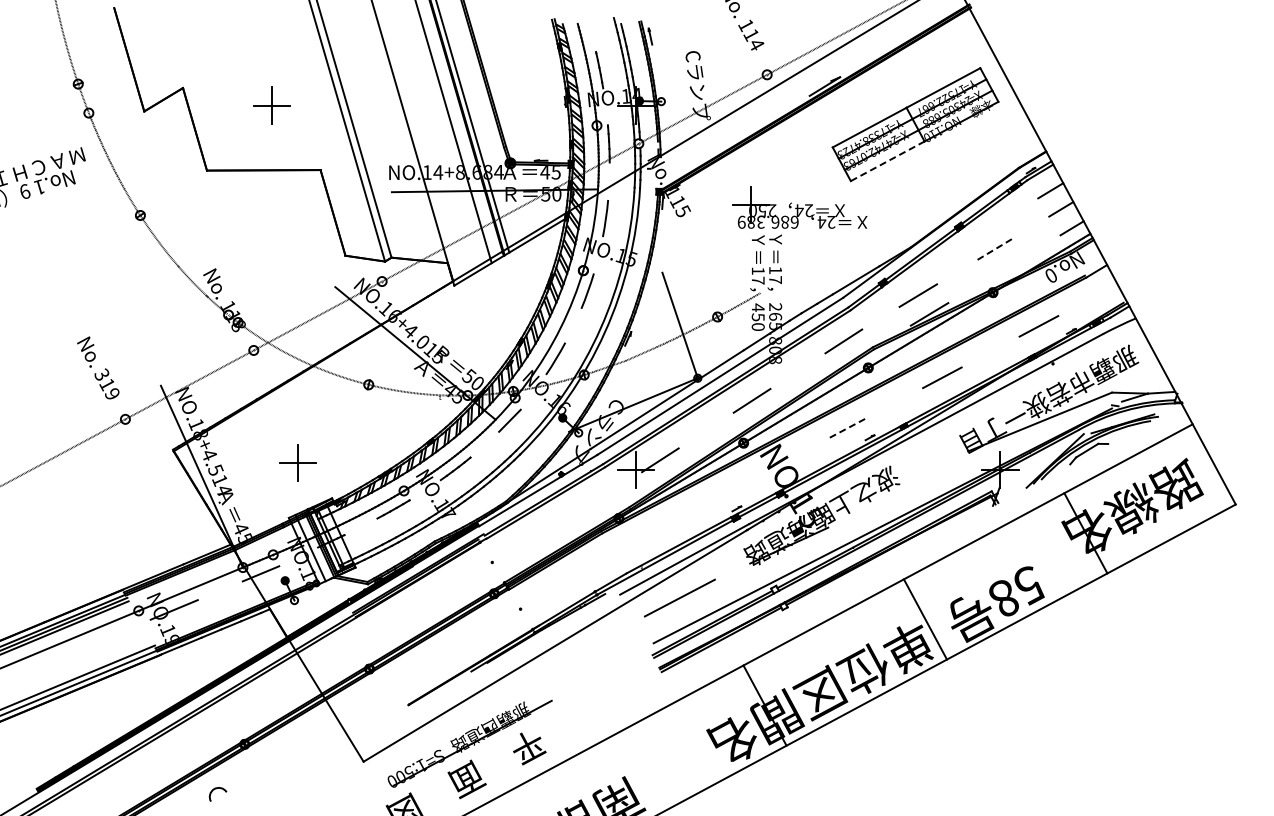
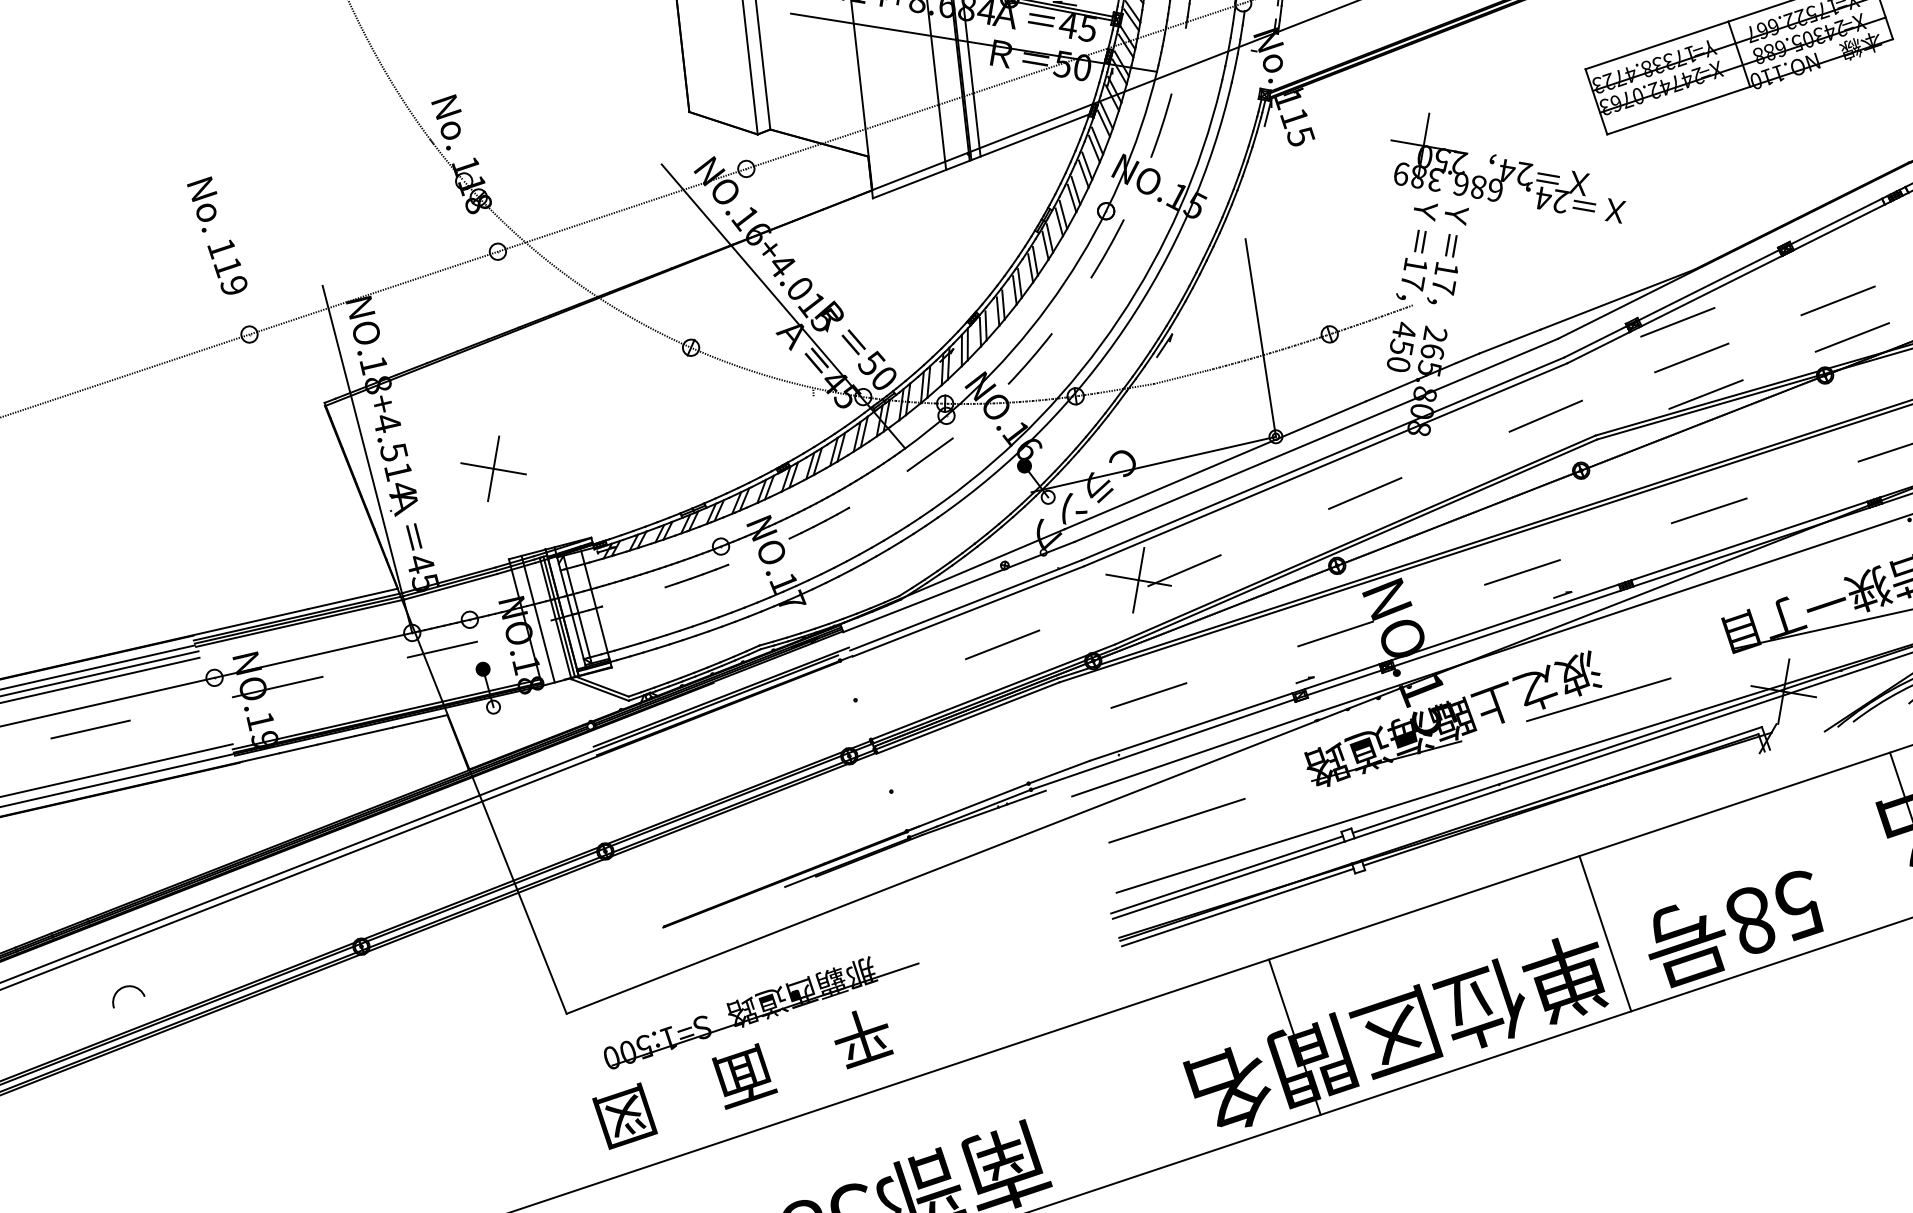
line: (887, 161) -> (1678, 110), dashed -> solid
line: (993, 250) -> (1838, 301), dashed -> solid
line: (1004, 268) -> (1852, 336), added
line: (907, 277) -> (1678, 322), added
text: (101, 374) -> (220, 247), 319 -> 119
line: (845, 429) -> (1521, 572), dashed -> solid
part: (297, 462) -> (492, 468), moved
line: (748, 480) -> (1334, 633), added
line: (899, 491) -> (1598, 699), added
line: (567, 517) -> (1002, 643), added
line: (652, 531) -> (1148, 694), added
line: (75, 650) -> (90, 728), added
arc: (214, 790) -> (123, 989), moved

